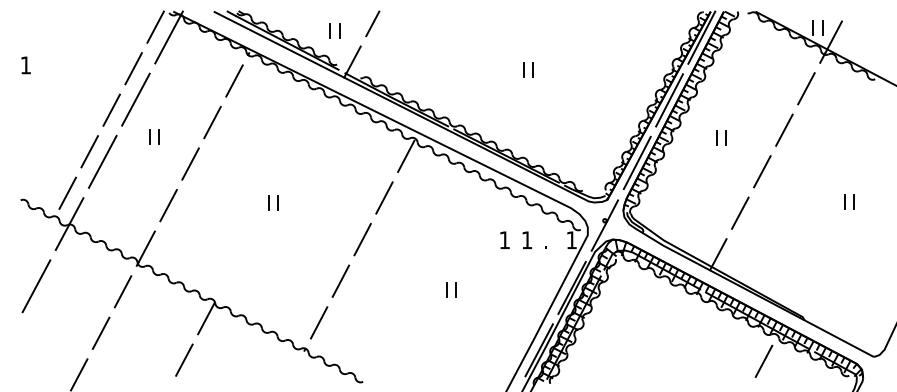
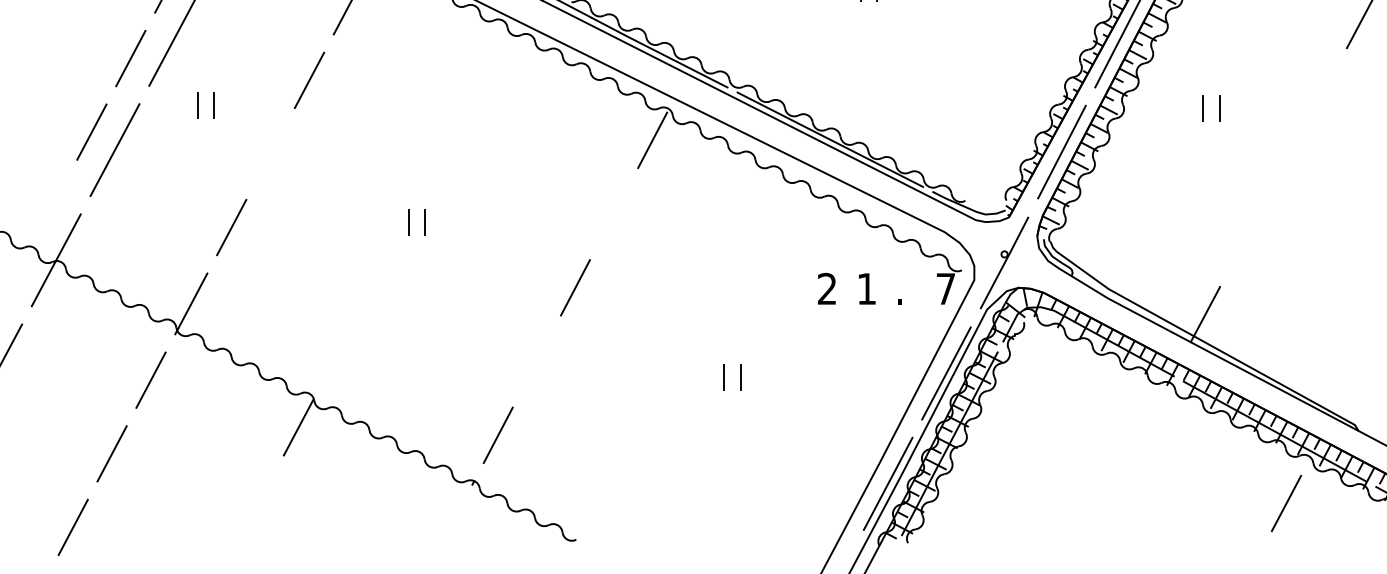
line: (784, 129) -> (1322, 92), removed
line: (190, 163) -> (270, 152), removed
line: (762, 171) -> (1283, 167), removed
line: (67, 192) -> (52, 204), removed
line: (384, 197) -> (614, 213), removed
line: (740, 212) -> (1244, 239), removed
text: (504, 239) -> (826, 287), 1 -> 2
text: (571, 240) -> (945, 289), 1 -> 7
line: (340, 280) -> (536, 360), removed
line: (184, 359) -> (259, 500), removed

